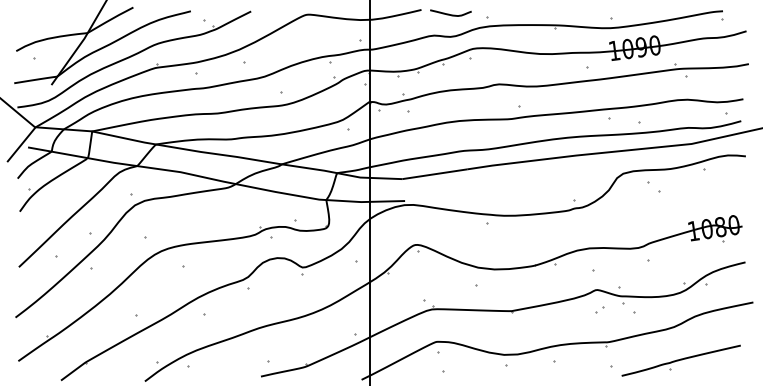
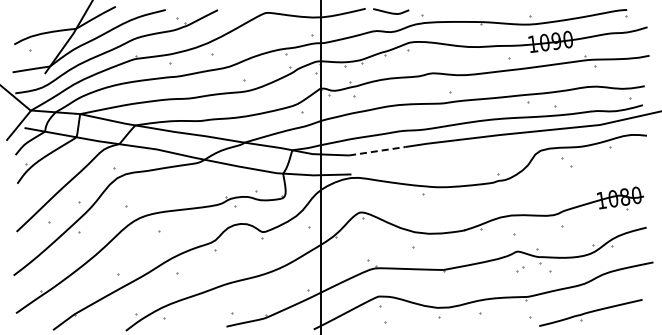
line: (435, 174) -> (377, 151), solid -> dashed

